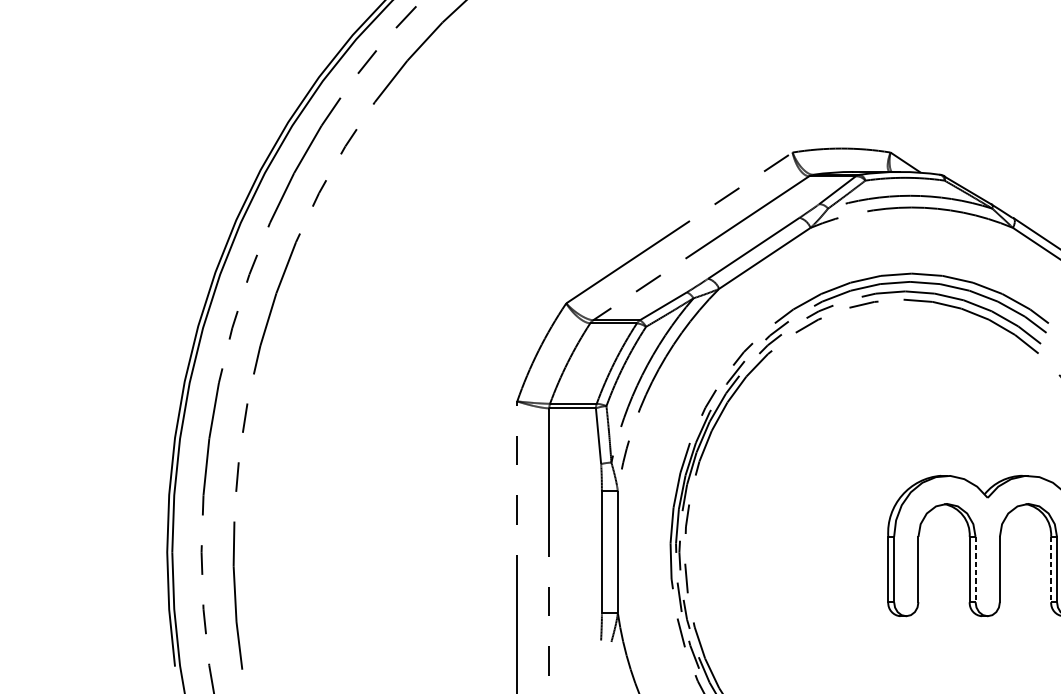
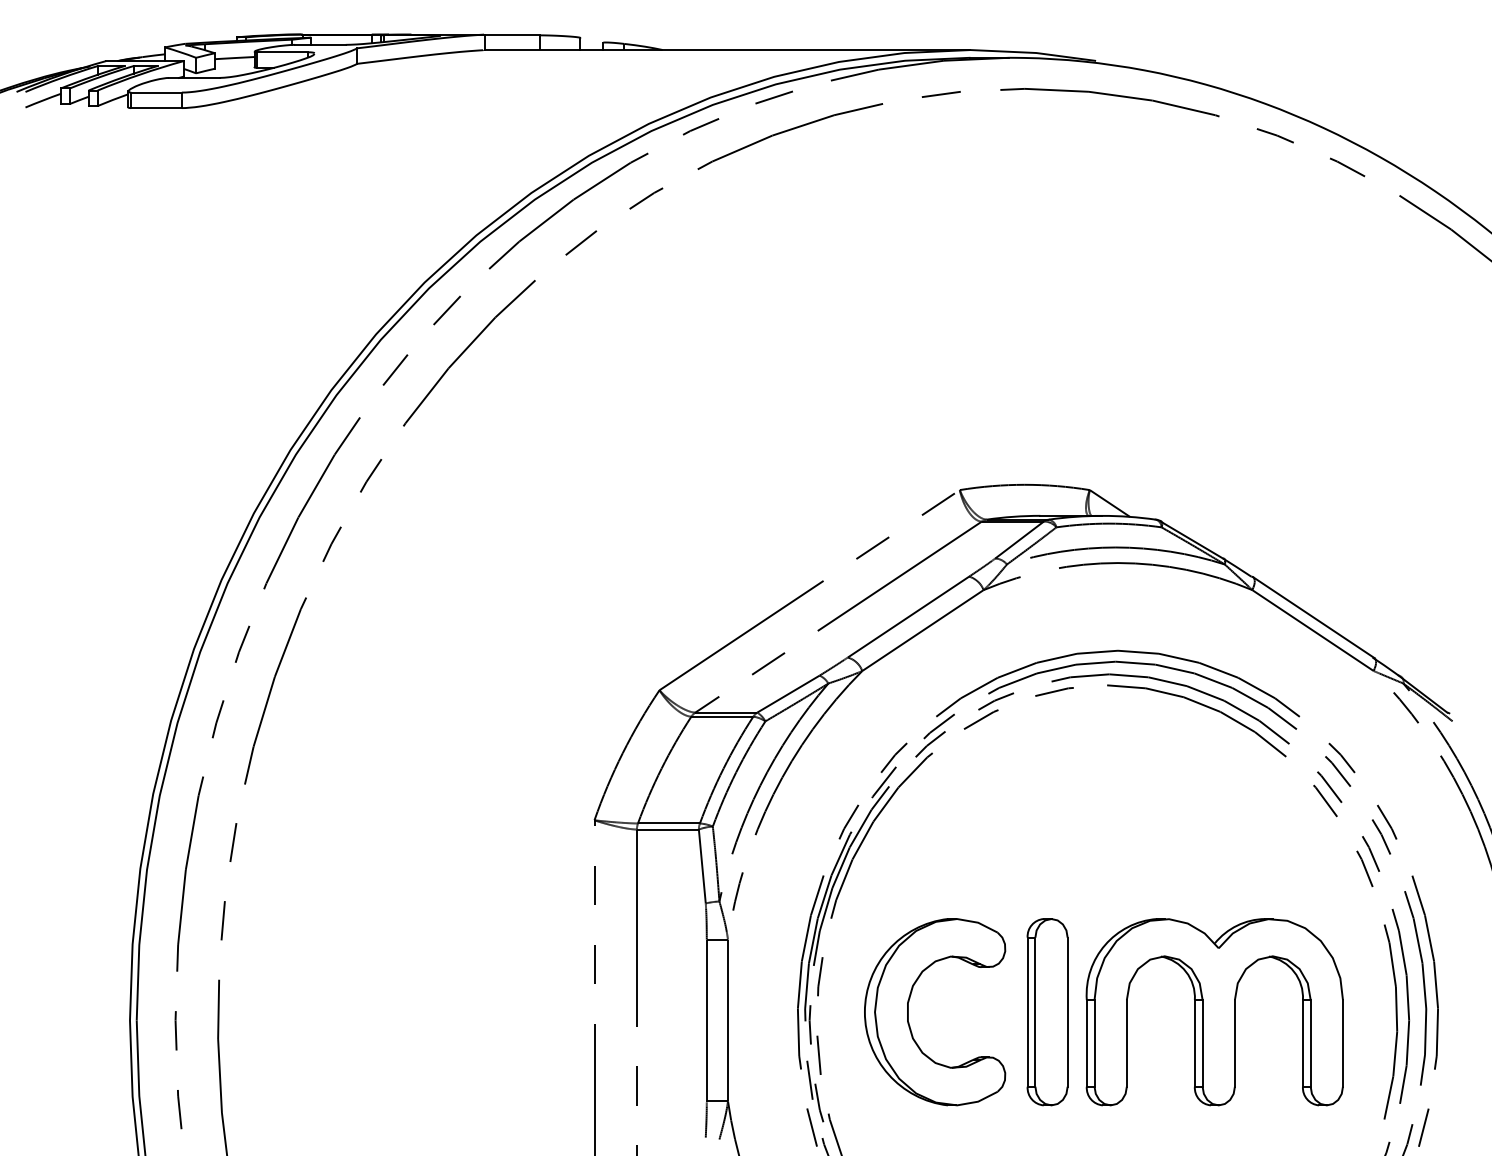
part: (753, 546) -> (908, 1012), added
part: (858, 546) -> (1047, 1012), added
line: (975, 569) -> (1202, 1043), dashed -> solid
line: (1050, 569) -> (1302, 1043), dashed -> solid

